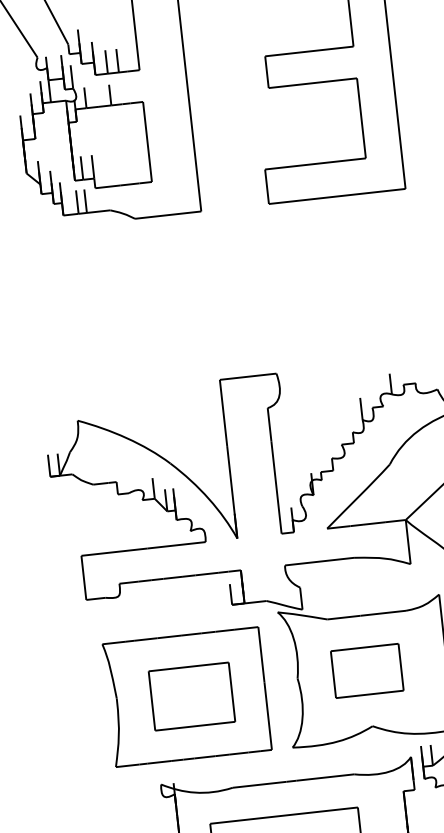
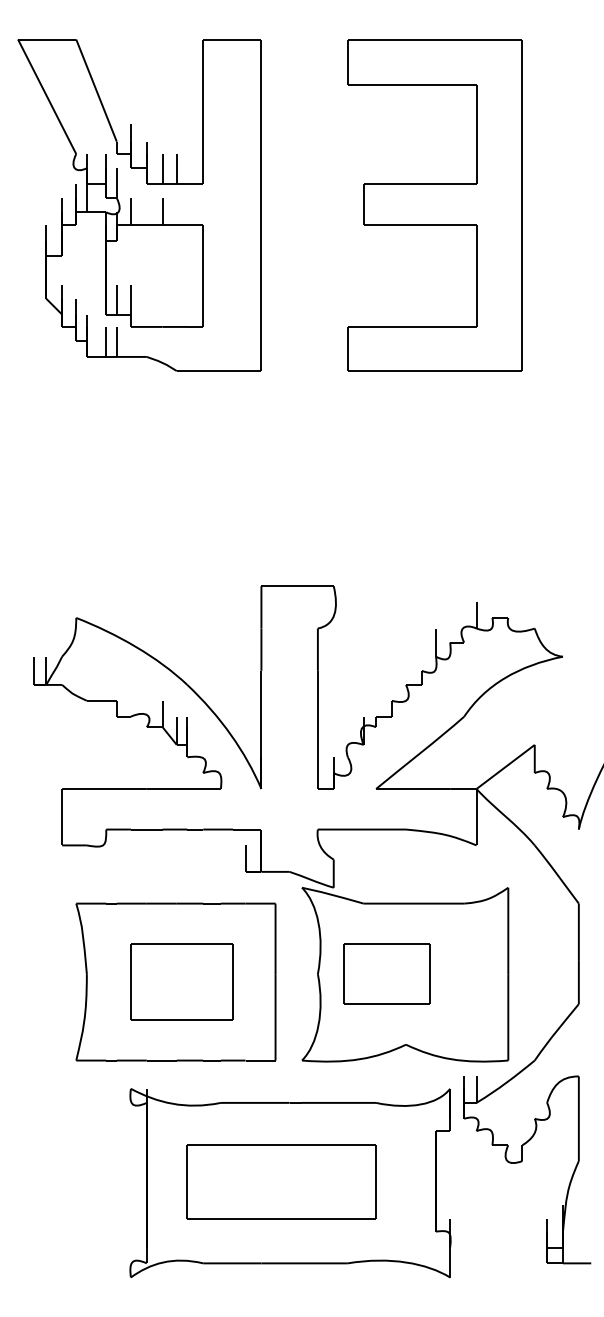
part: (366, 670) -> (386, 973), moved

